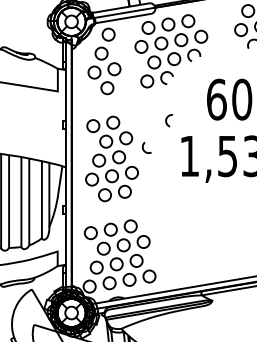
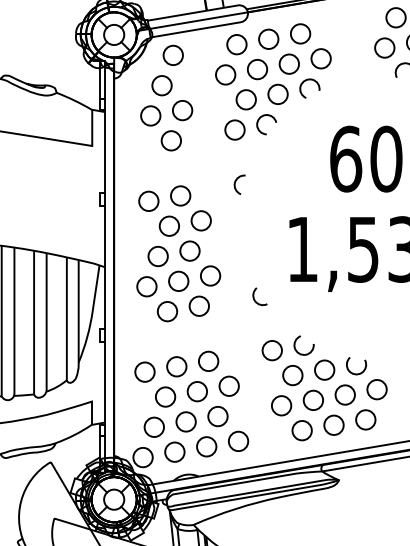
arc: (167, 119) -> (236, 182), moved
arc: (144, 149) -> (256, 299), moved
part: (203, 243) -> (324, 388), added

